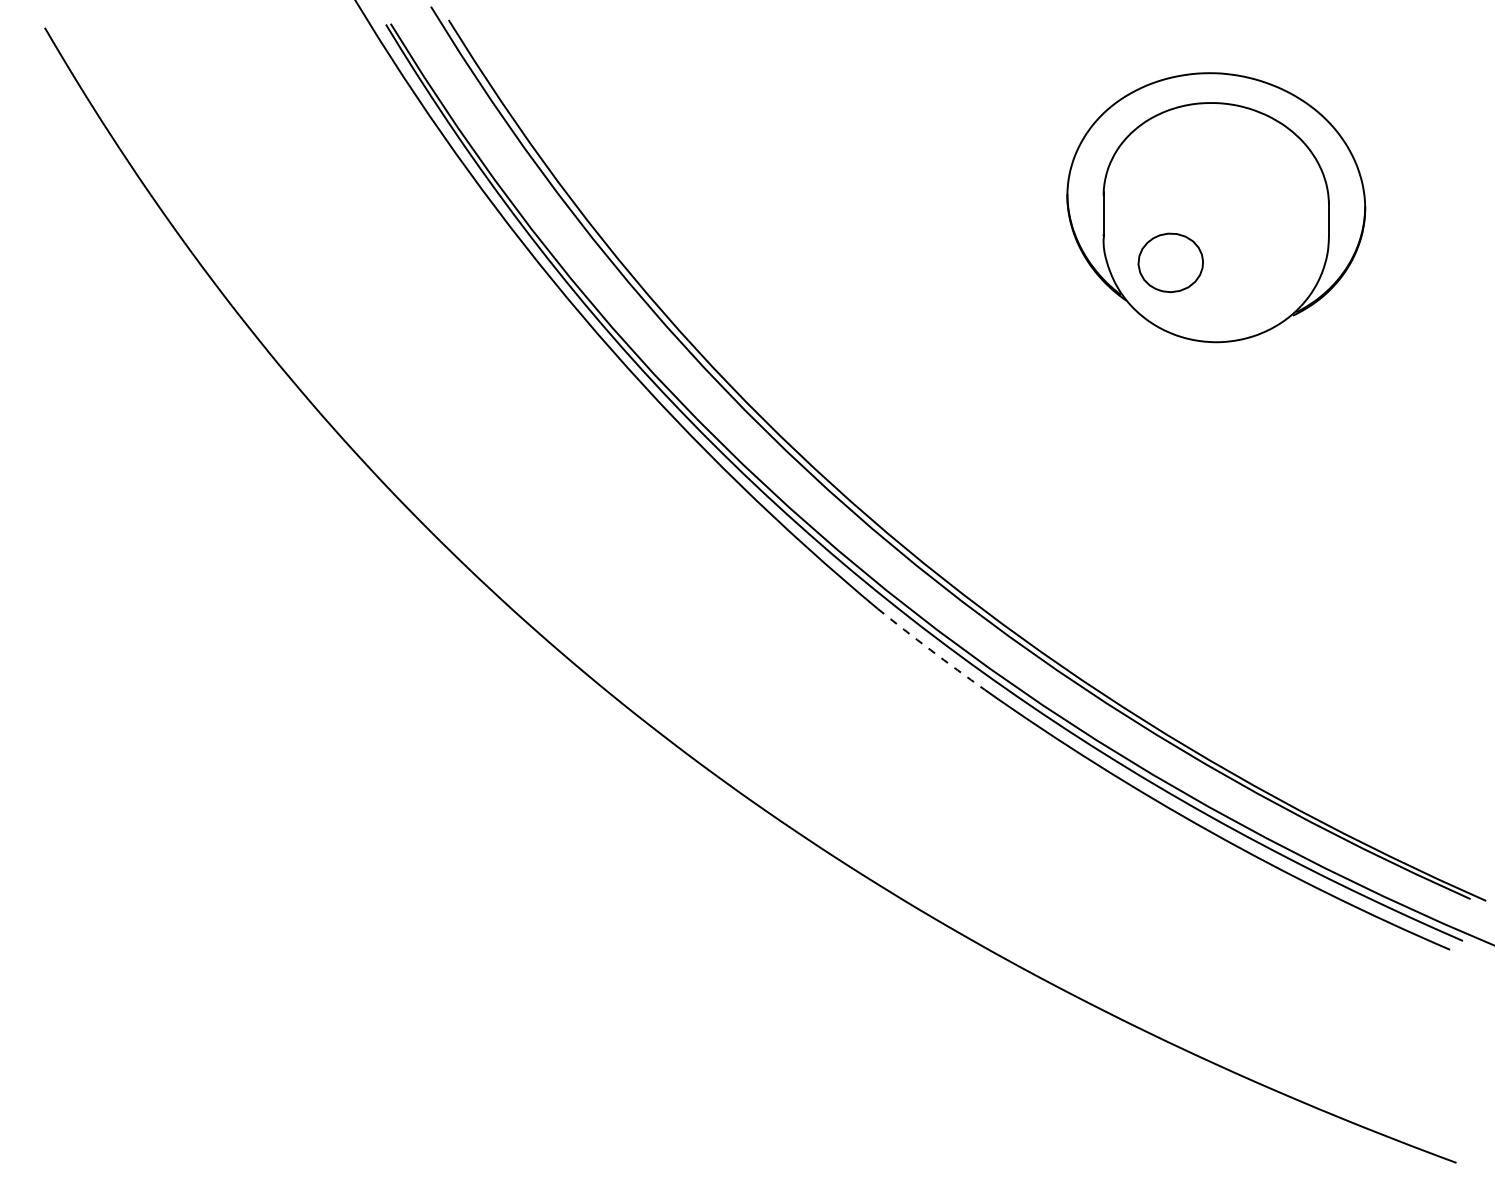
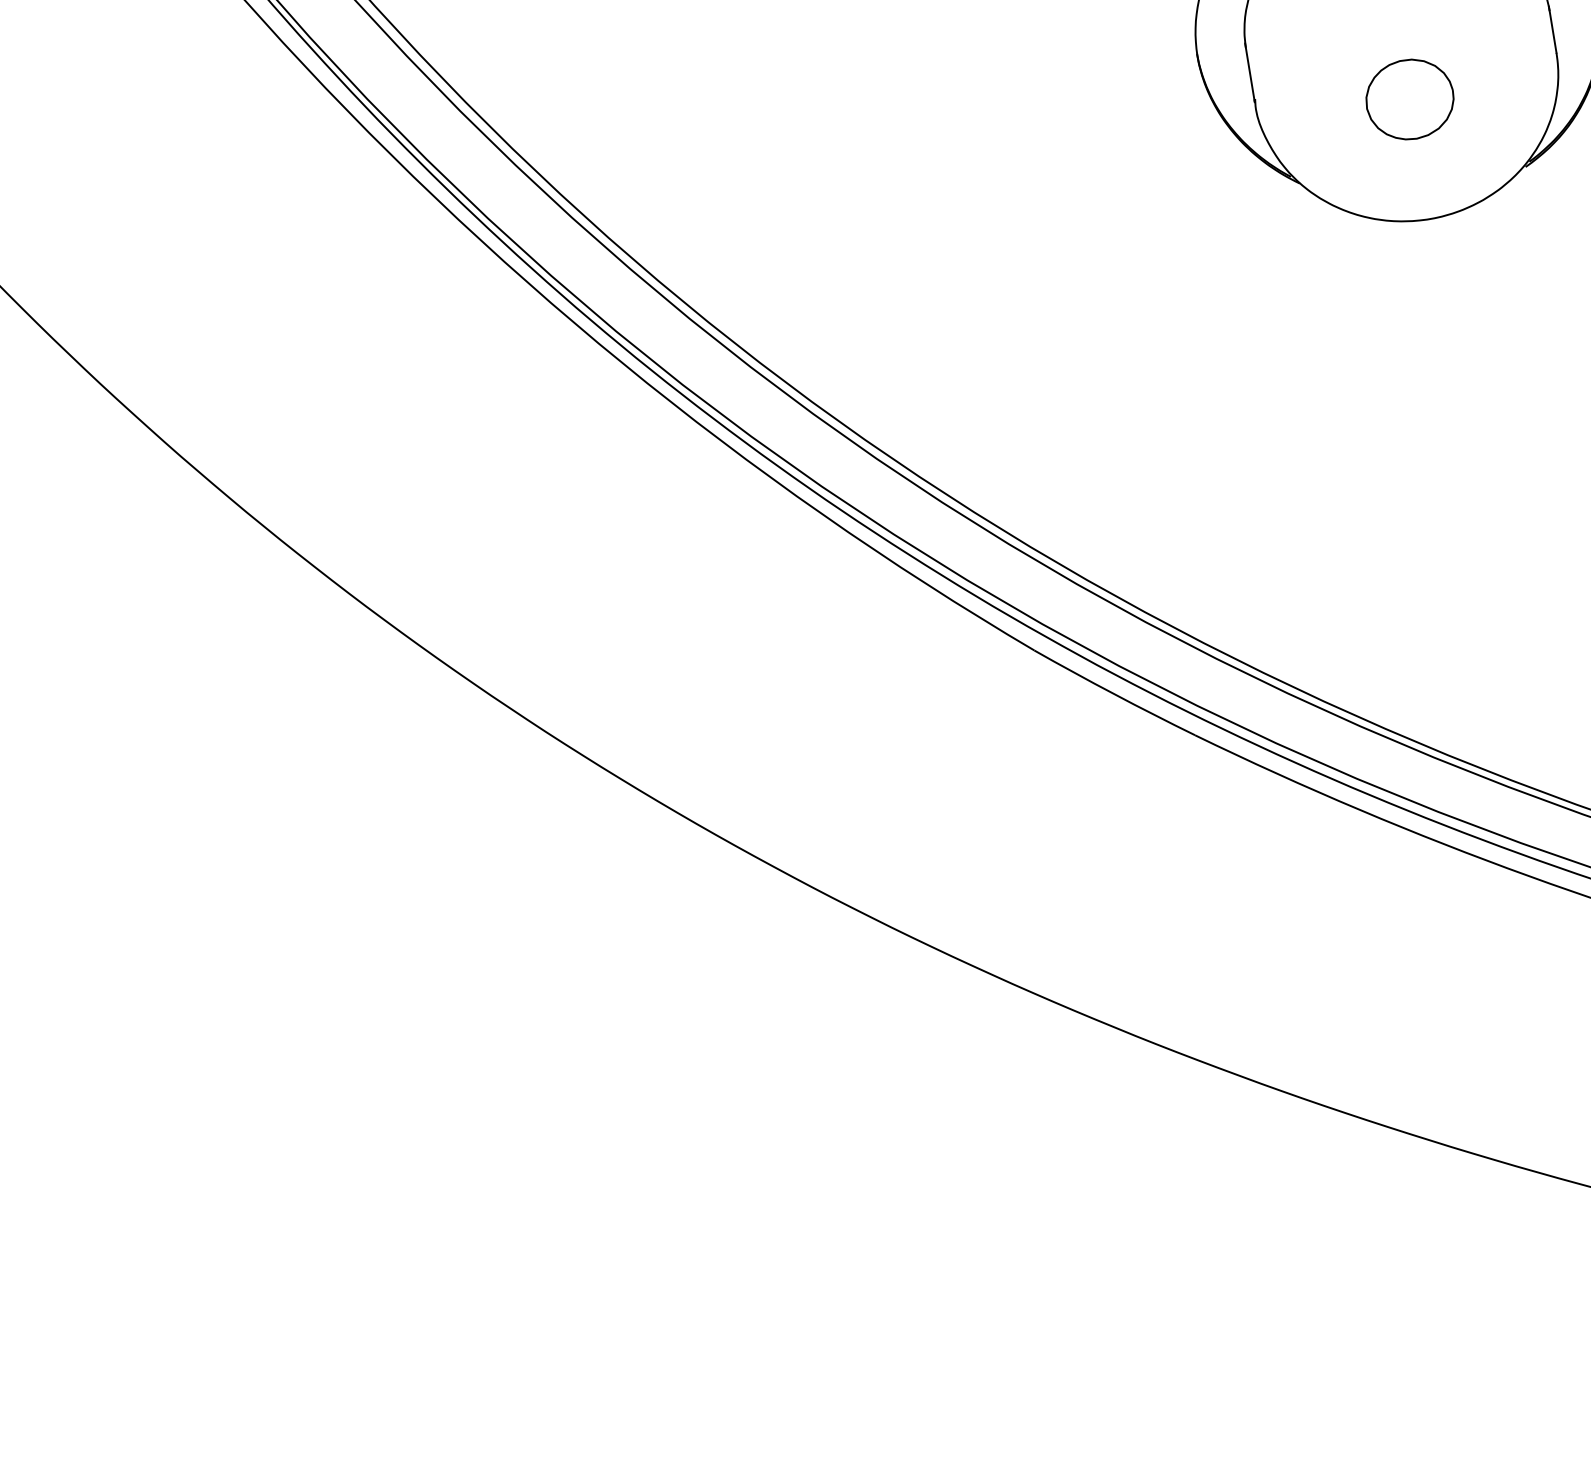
part: (1170, 262) -> (1409, 99), moved
arc: (930, 650) -> (1113, 694), dashed -> solid

